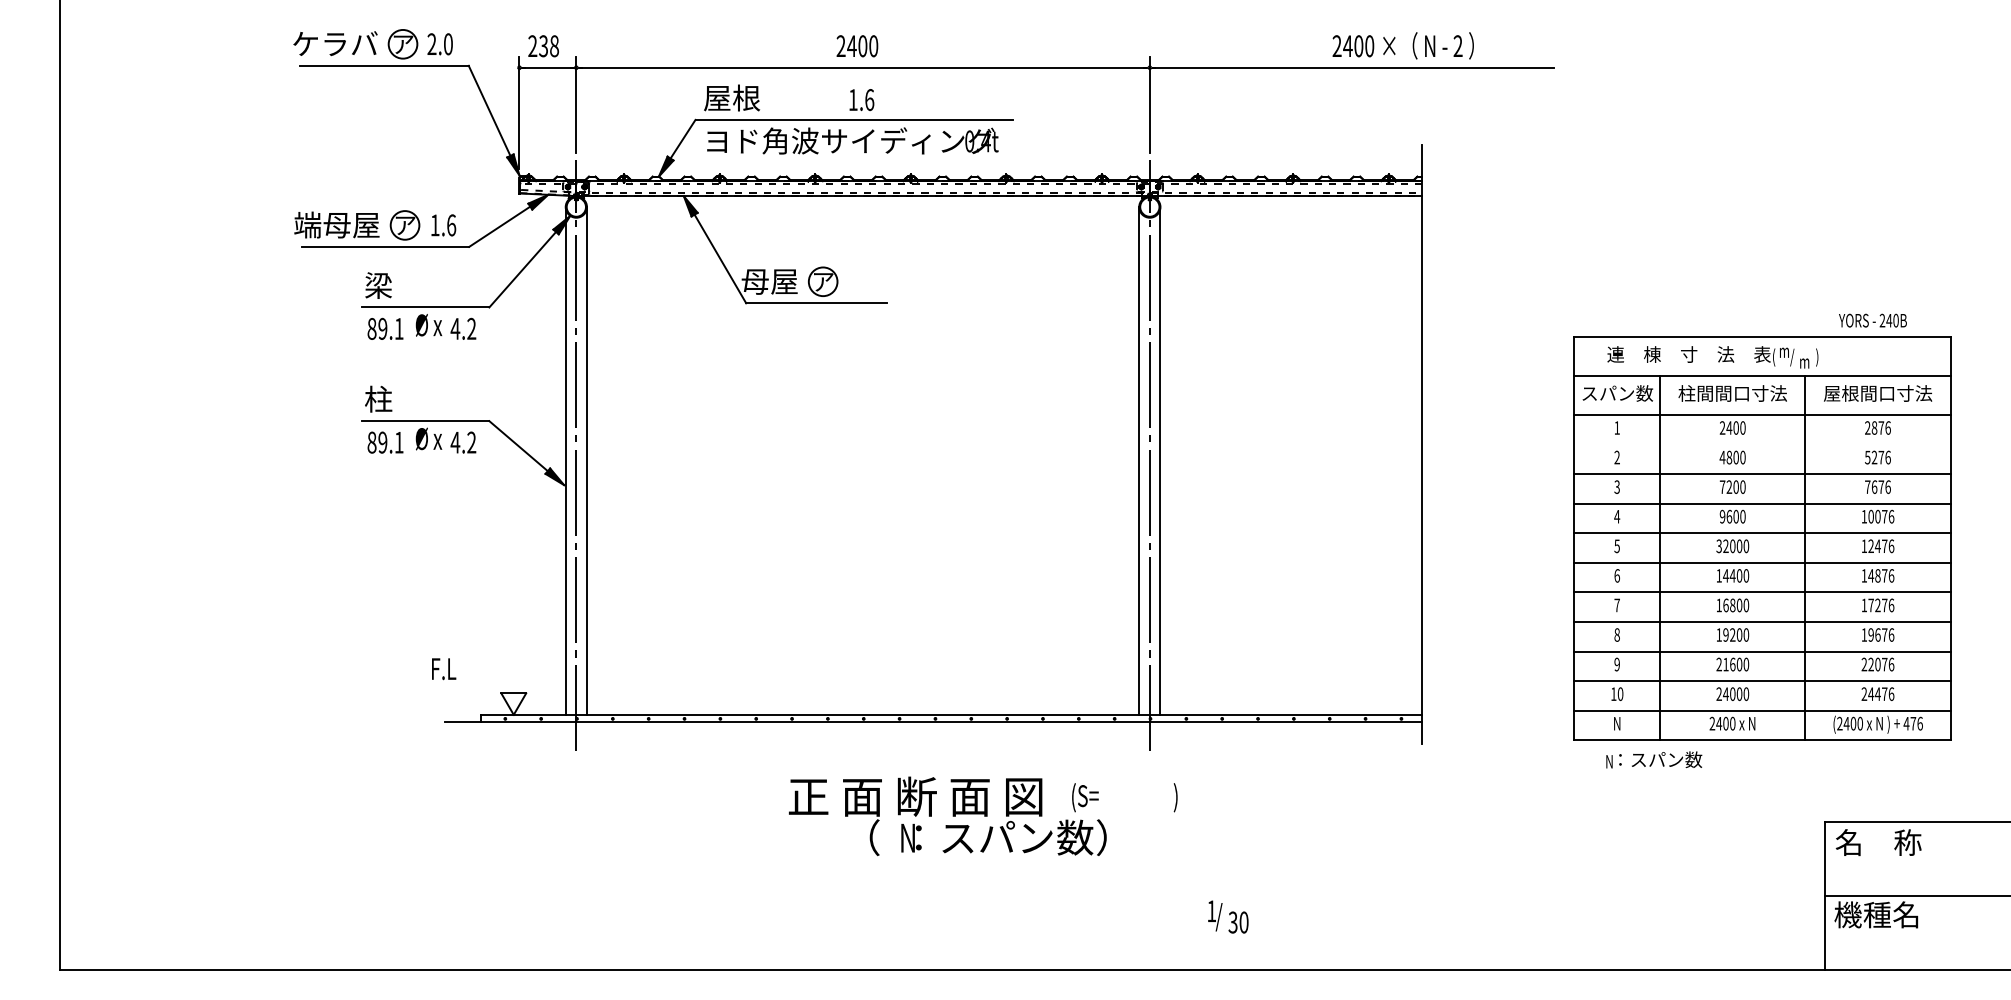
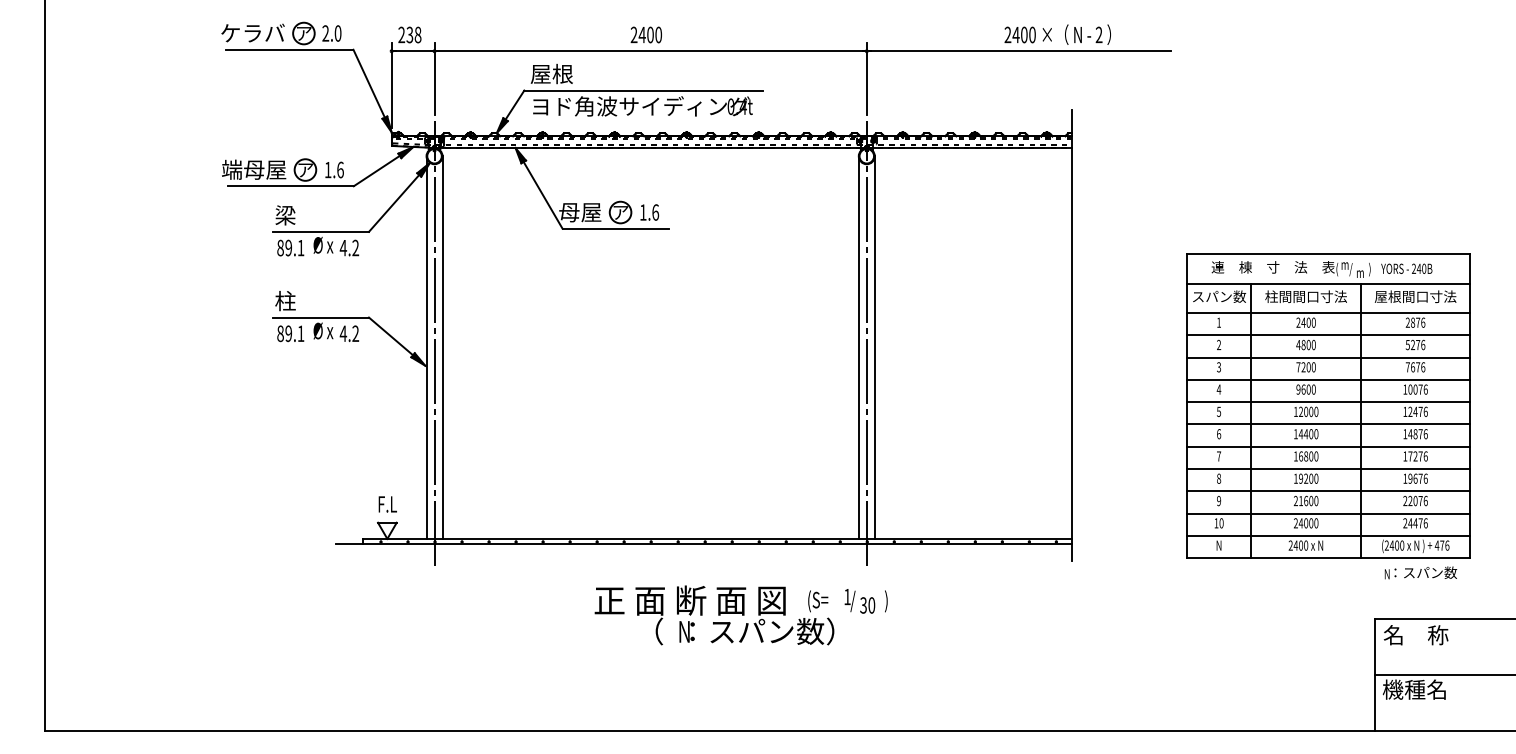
text: (861, 99) -> (649, 212), moved
text: (1872, 320) -> (1406, 268), moved
line: (1762, 444) -> (1328, 335), added
text: (1718, 545) -> (1295, 411), 32000 -> 12000
text: (443, 669) -> (387, 504), moved
text: (1653, 759) -> (1420, 572), moved
text: (1227, 917) -> (859, 601), moved

